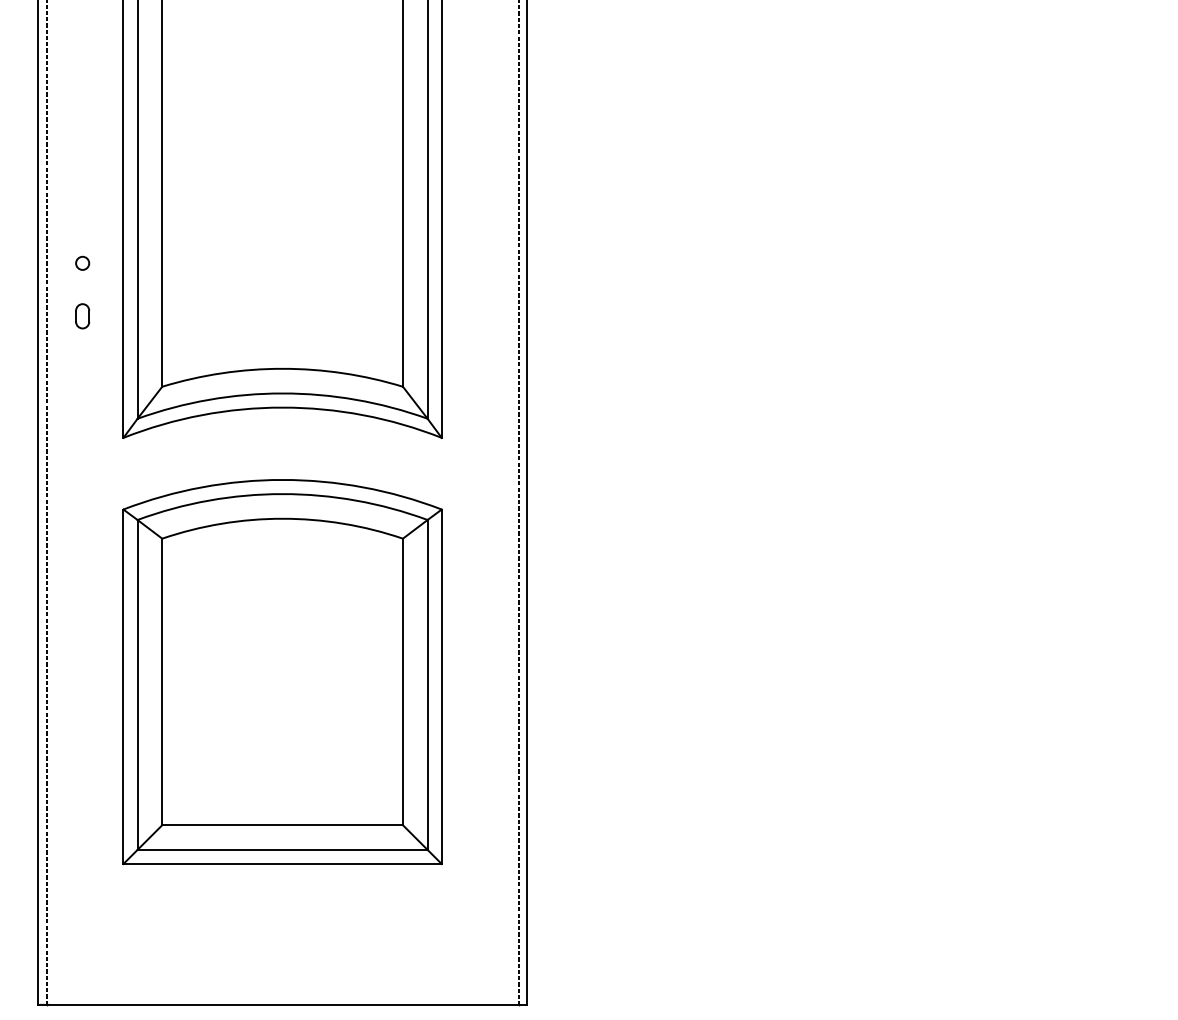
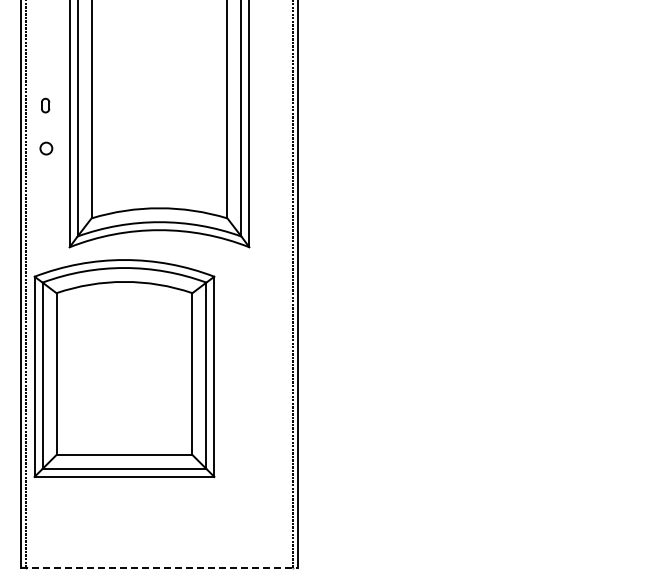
circle: (82, 262) -> (46, 148), size x1.6
part: (82, 316) -> (45, 105), moved
part: (282, 672) -> (124, 368), moved
line: (284, 1005) -> (160, 567), solid -> dashed

